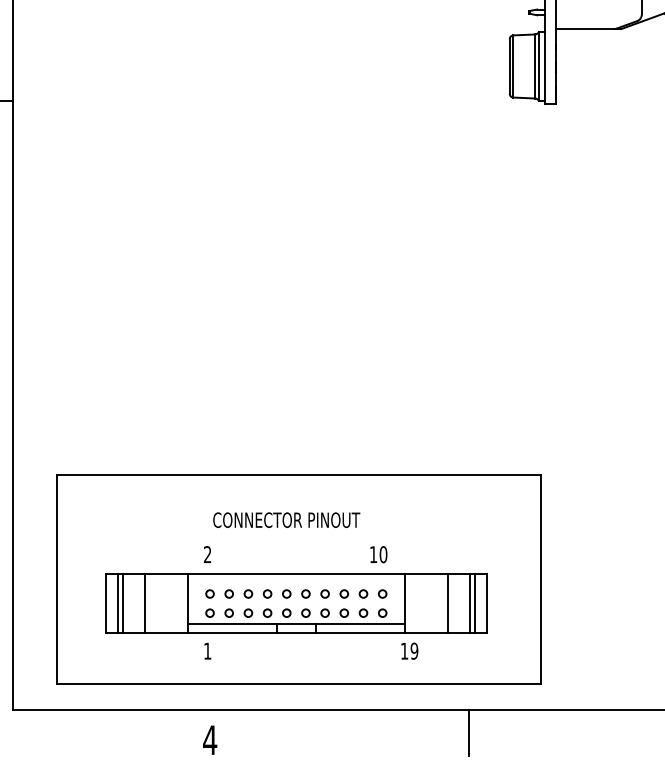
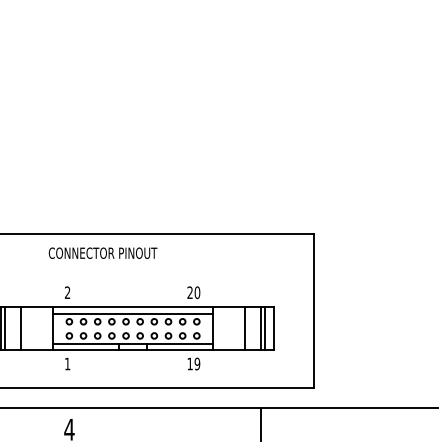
text: (286, 519) -> (102, 252), moved
text: (373, 554) -> (190, 292), 10 -> 20
line: (296, 583) -> (133, 314), added
text: (409, 650) -> (193, 363), moved

